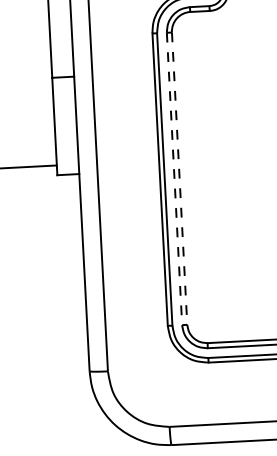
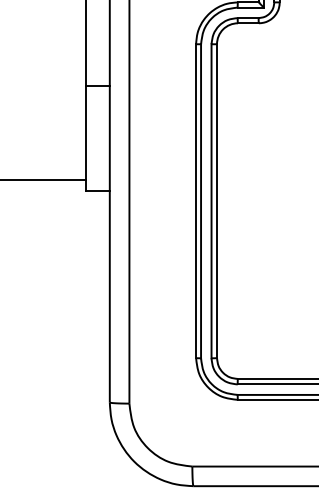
line: (180, 178) -> (217, 201), dashed -> solid
line: (174, 179) -> (211, 201), dashed -> solid

